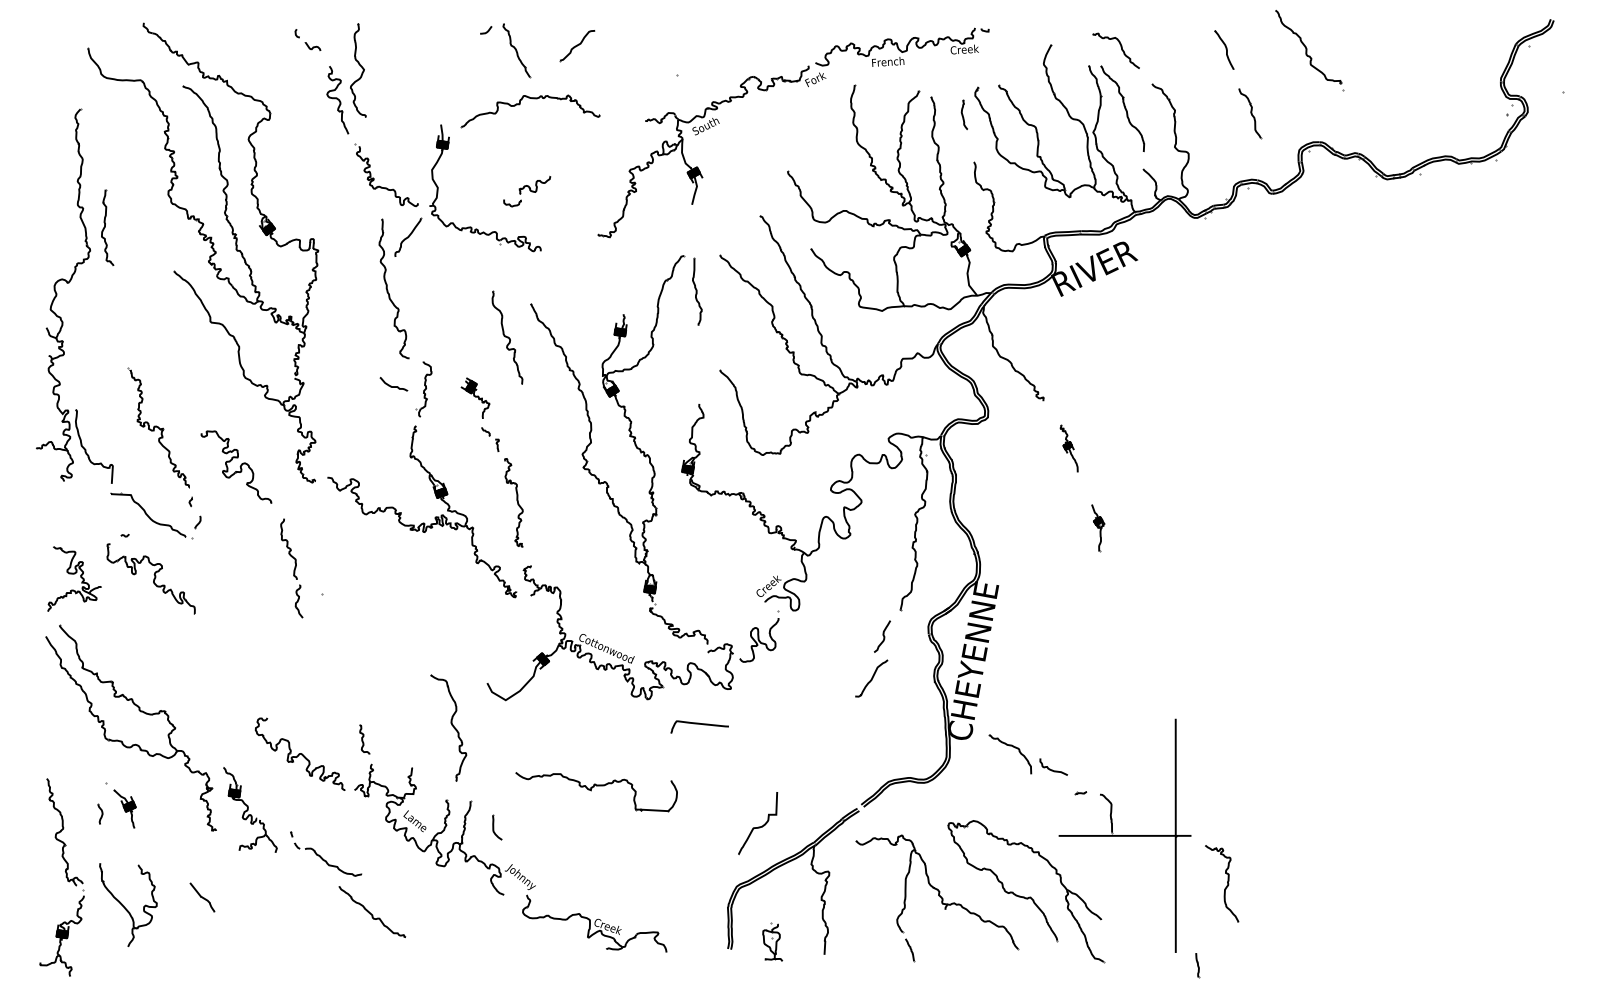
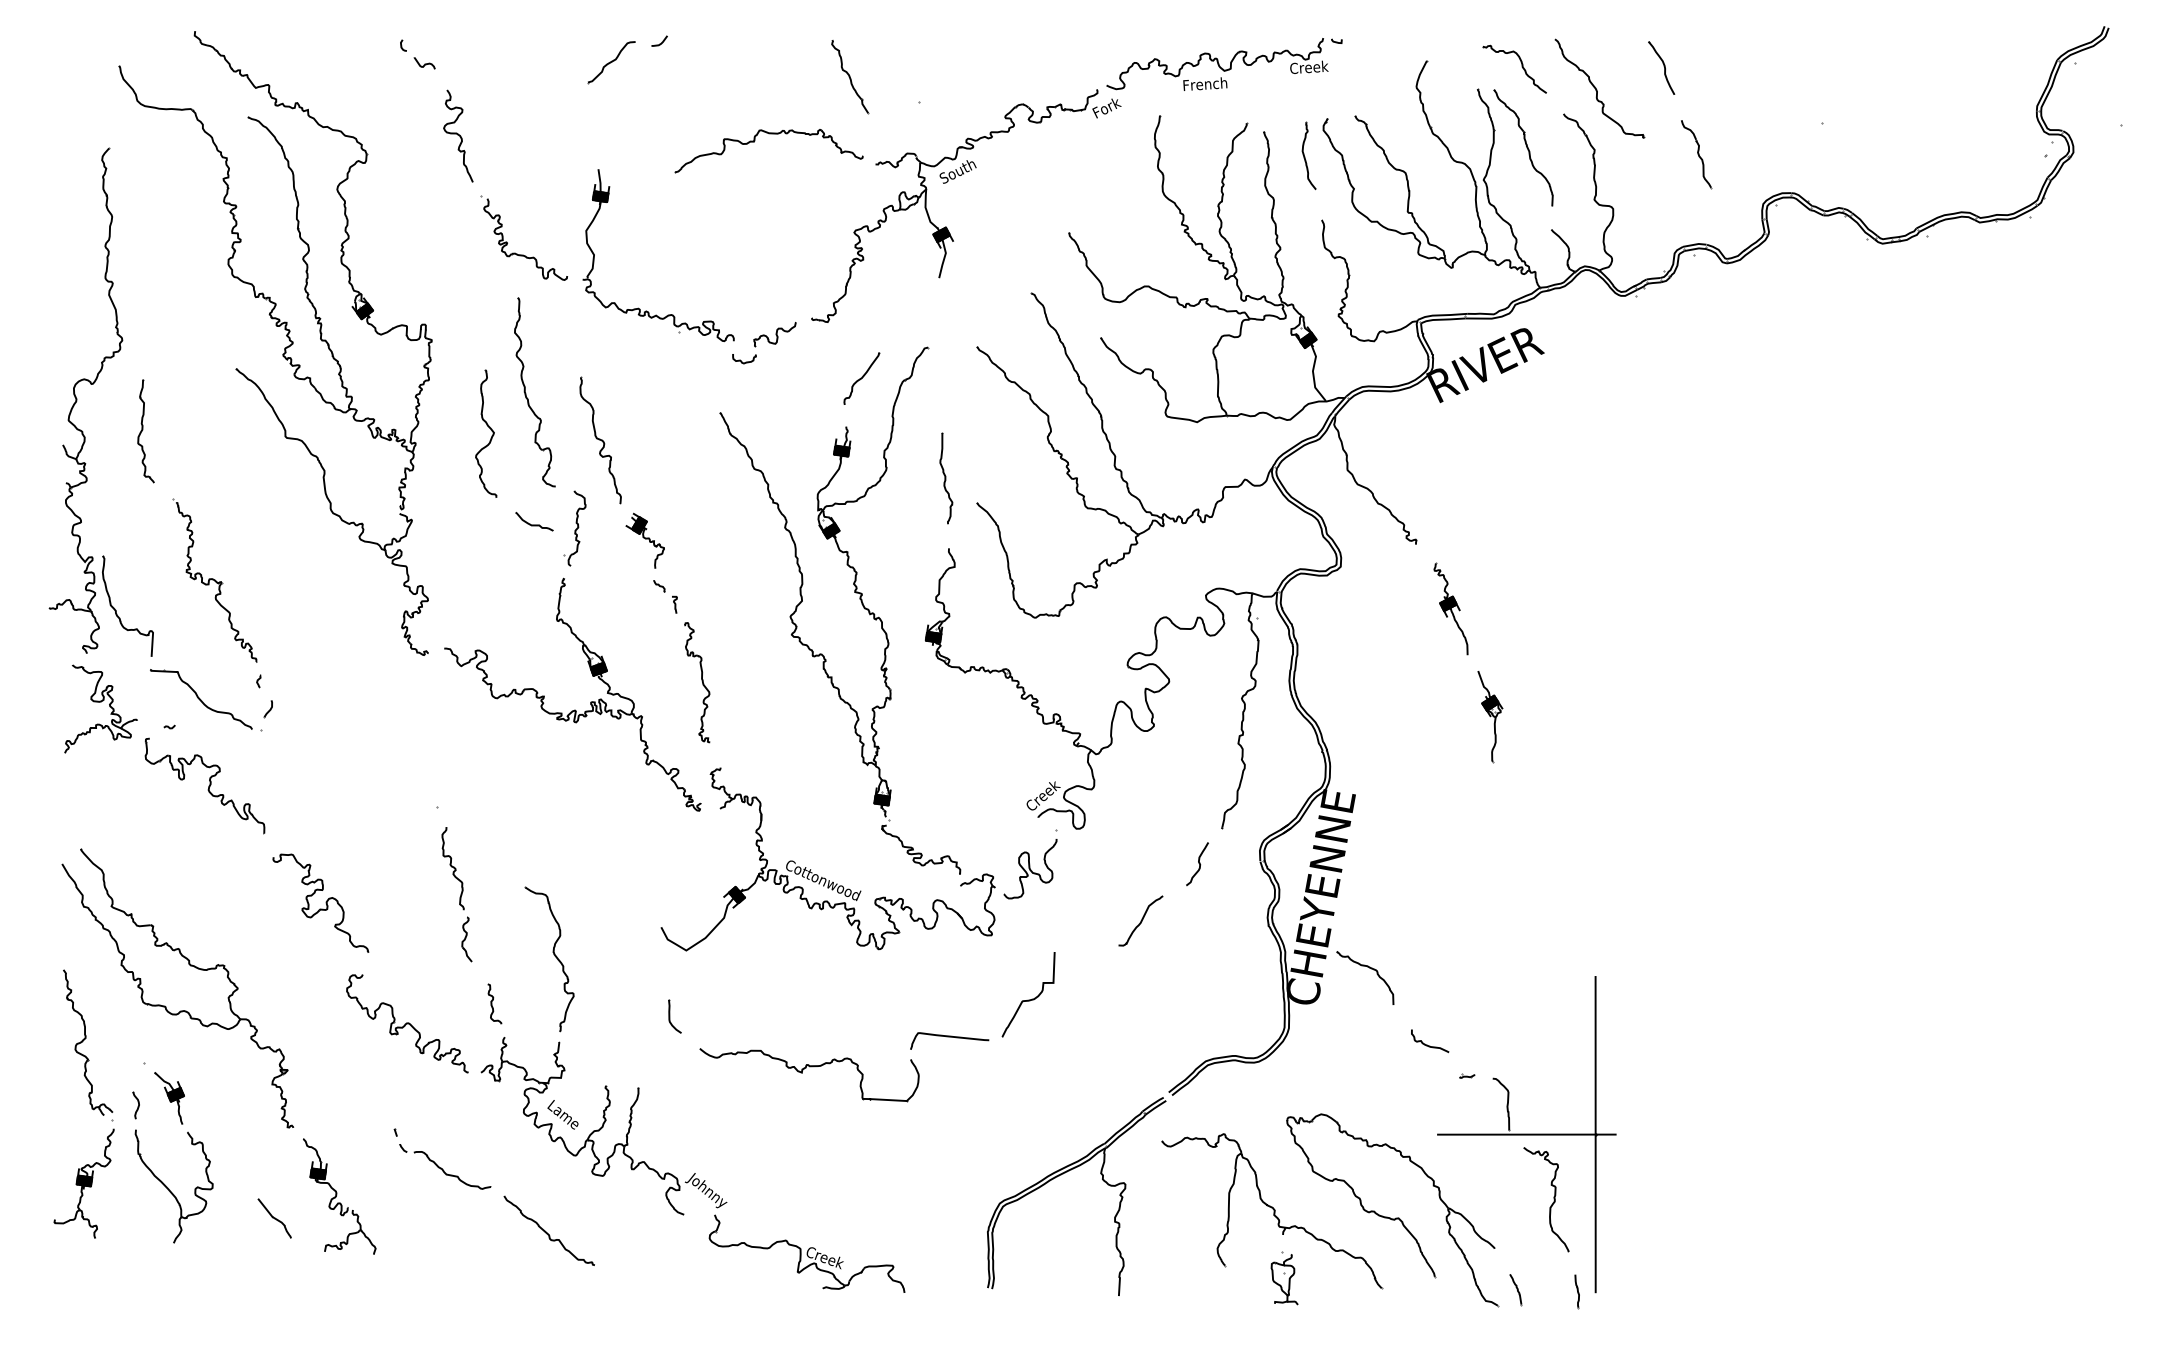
part: (577, 45) -> (611, 62), moved
part: (1308, 46) -> (1599, 88), moved
part: (516, 51) -> (850, 77), moved
part: (358, 70) -> (486, 433), moved
part: (519, 104) -> (754, 142), moved
part: (964, 114) -> (1308, 155), size x1.67
part: (527, 191) -> (764, 343), moved
part: (107, 227) -> (145, 431), moved
part: (407, 237) -> (861, 378), moved
part: (697, 292) -> (946, 478), moved
part: (507, 337) -> (600, 440), moved
part: (1068, 448) -> (1450, 608), size x1.43
part: (236, 466) -> (320, 902), moved
part: (1098, 528) -> (1490, 717), size x1.43
part: (291, 568) -> (456, 894), moved
part: (74, 578) -> (100, 708), moved
curve: (871, 678) -> (1140, 920), moved
curve: (699, 724) -> (949, 1037), moved
part: (448, 728) -> (549, 959), moved
part: (1013, 747) -> (1369, 968), moved
part: (250, 810) -> (339, 1196), moved
curve: (757, 826) -> (1028, 999), moved
part: (497, 827) -> (674, 1016), moved
part: (61, 877) -> (83, 1103), moved
curve: (1226, 885) -> (1552, 1202), moved
part: (127, 905) -> (173, 1186), moved
curve: (370, 912) -> (546, 1231), moved
part: (772, 941) -> (1284, 1278), moved
part: (909, 950) -> (1515, 1290), moved
part: (1197, 965) -> (1576, 1291), moved

